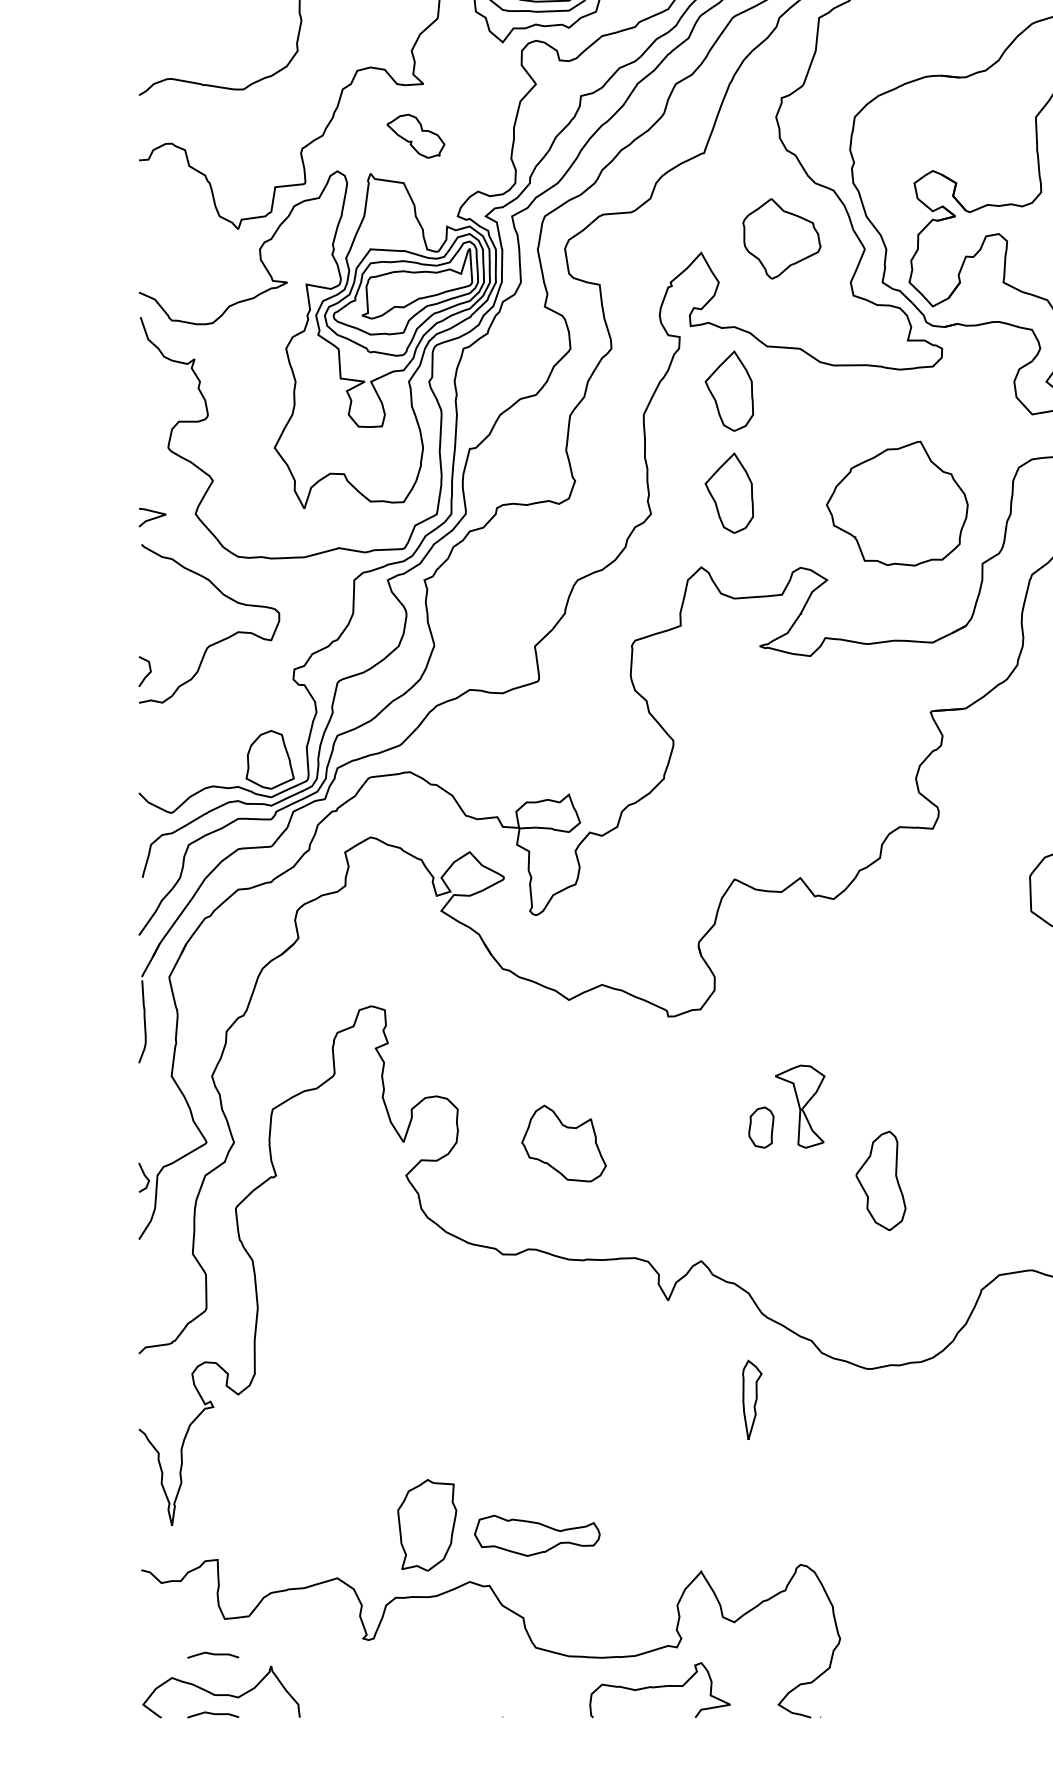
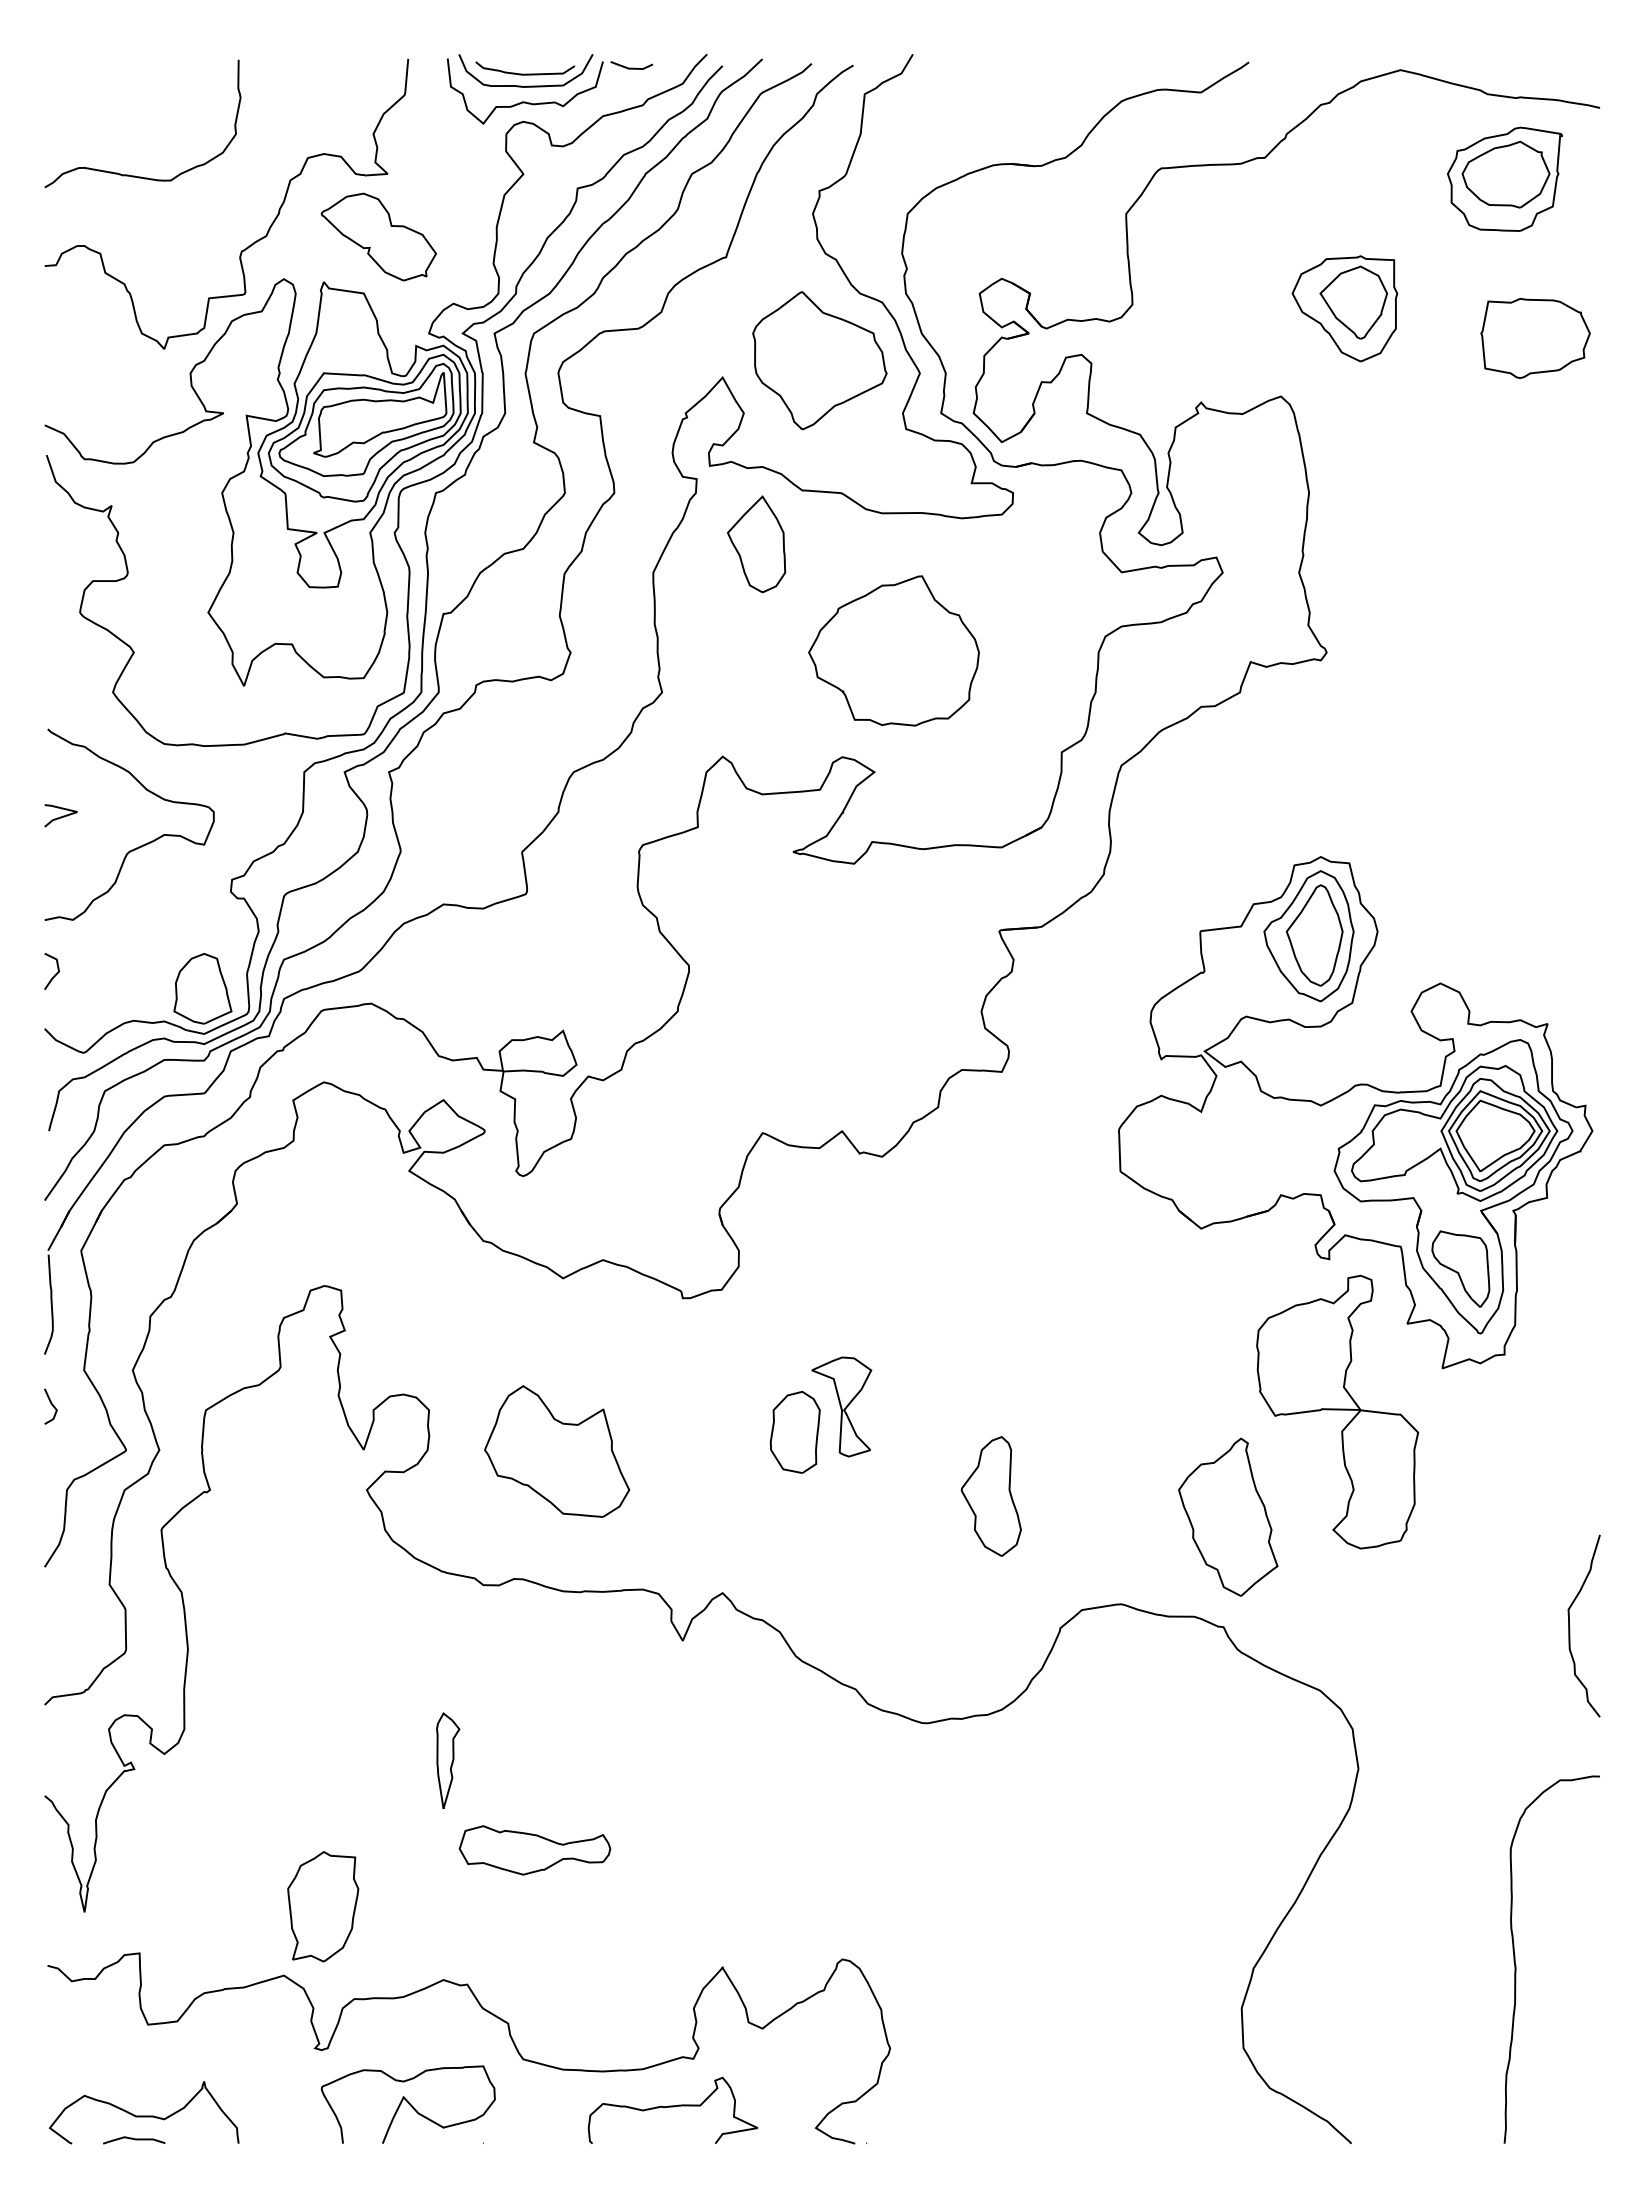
part: (415, 135) -> (378, 236), size x1.67
part: (781, 238) -> (819, 360), size x1.43
part: (729, 493) -> (756, 667), removed
part: (896, 503) -> (893, 650), moved
line: (152, 518) -> (60, 816), moved
line: (147, 674) -> (54, 974), moved
part: (760, 1127) -> (794, 1431), size x1.67
part: (564, 1143) -> (557, 1451), size x1.43
line: (144, 1176) -> (51, 1405), moved
part: (880, 1180) -> (990, 1496), moved
part: (752, 1399) -> (448, 1760), moved
part: (427, 1525) -> (323, 1906), moved
part: (536, 1535) -> (534, 1850), moved
curve: (213, 1655) -> (134, 2068), removed
curve: (440, 1685) -> (408, 2104), added

